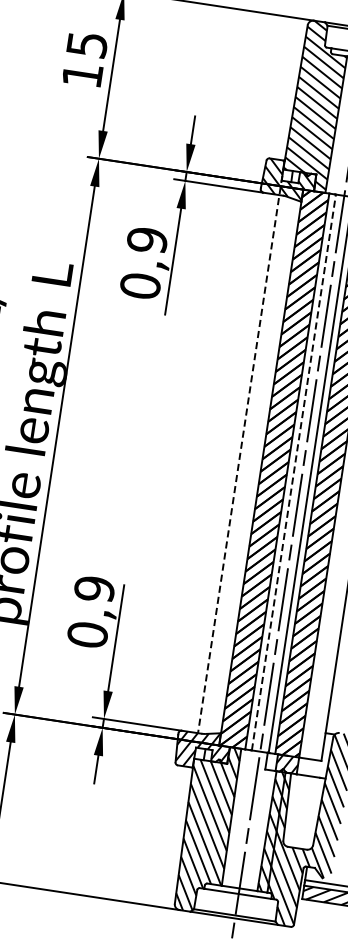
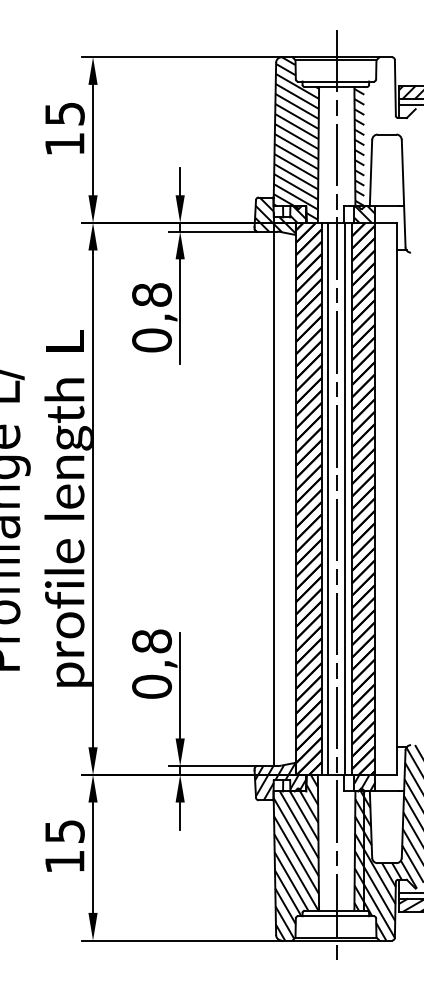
text: (147, 240) -> (152, 295), 0,9 -> 0,8
line: (240, 454) -> (273, 489), dashed -> solid
line: (294, 472) -> (328, 498), dashed -> solid
text: (94, 589) -> (151, 641), 0,9 -> 0,8

